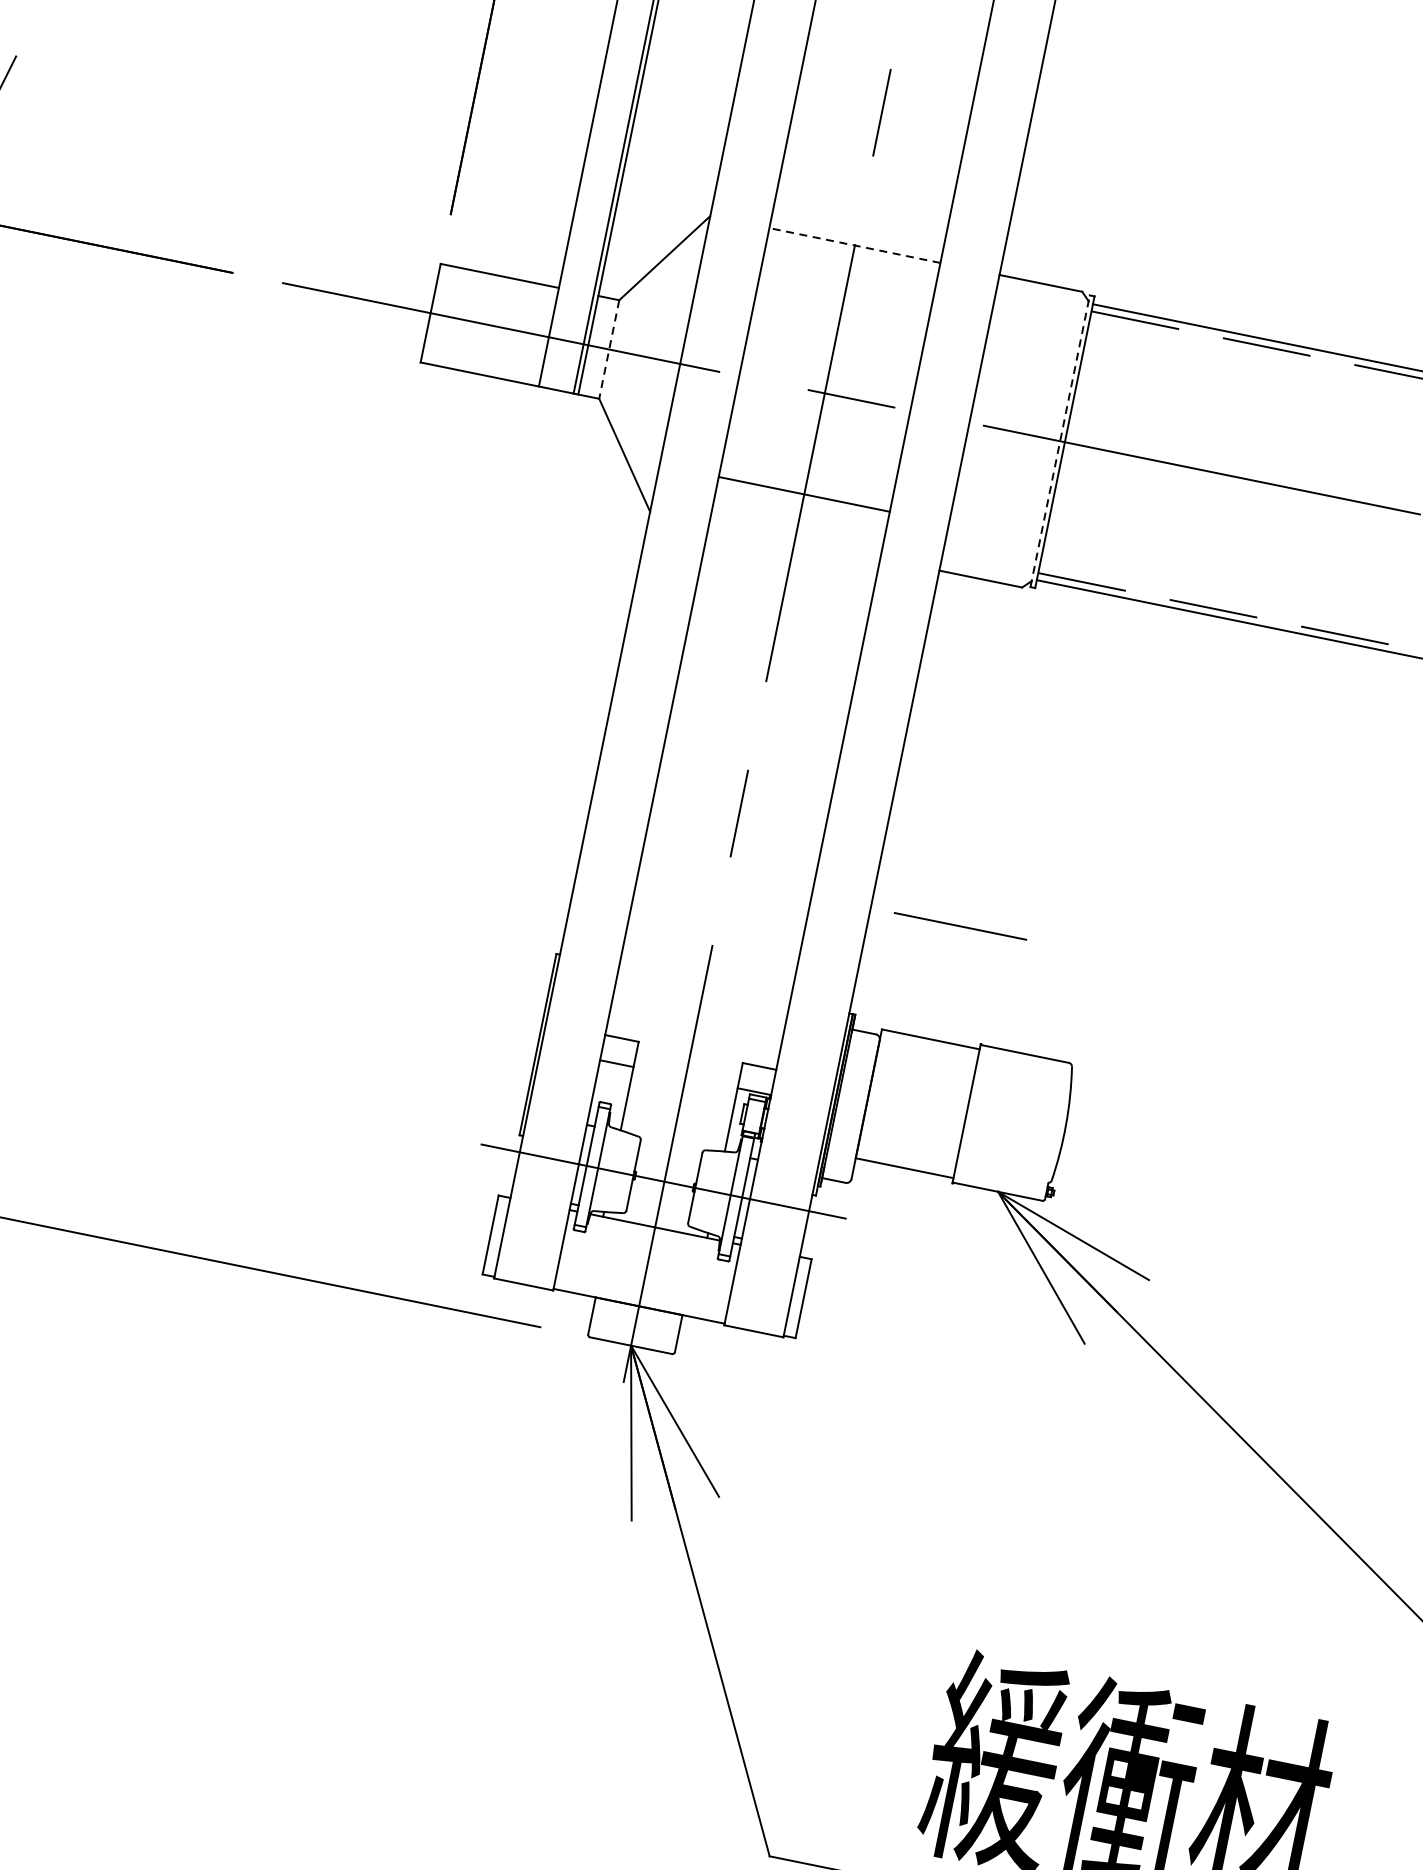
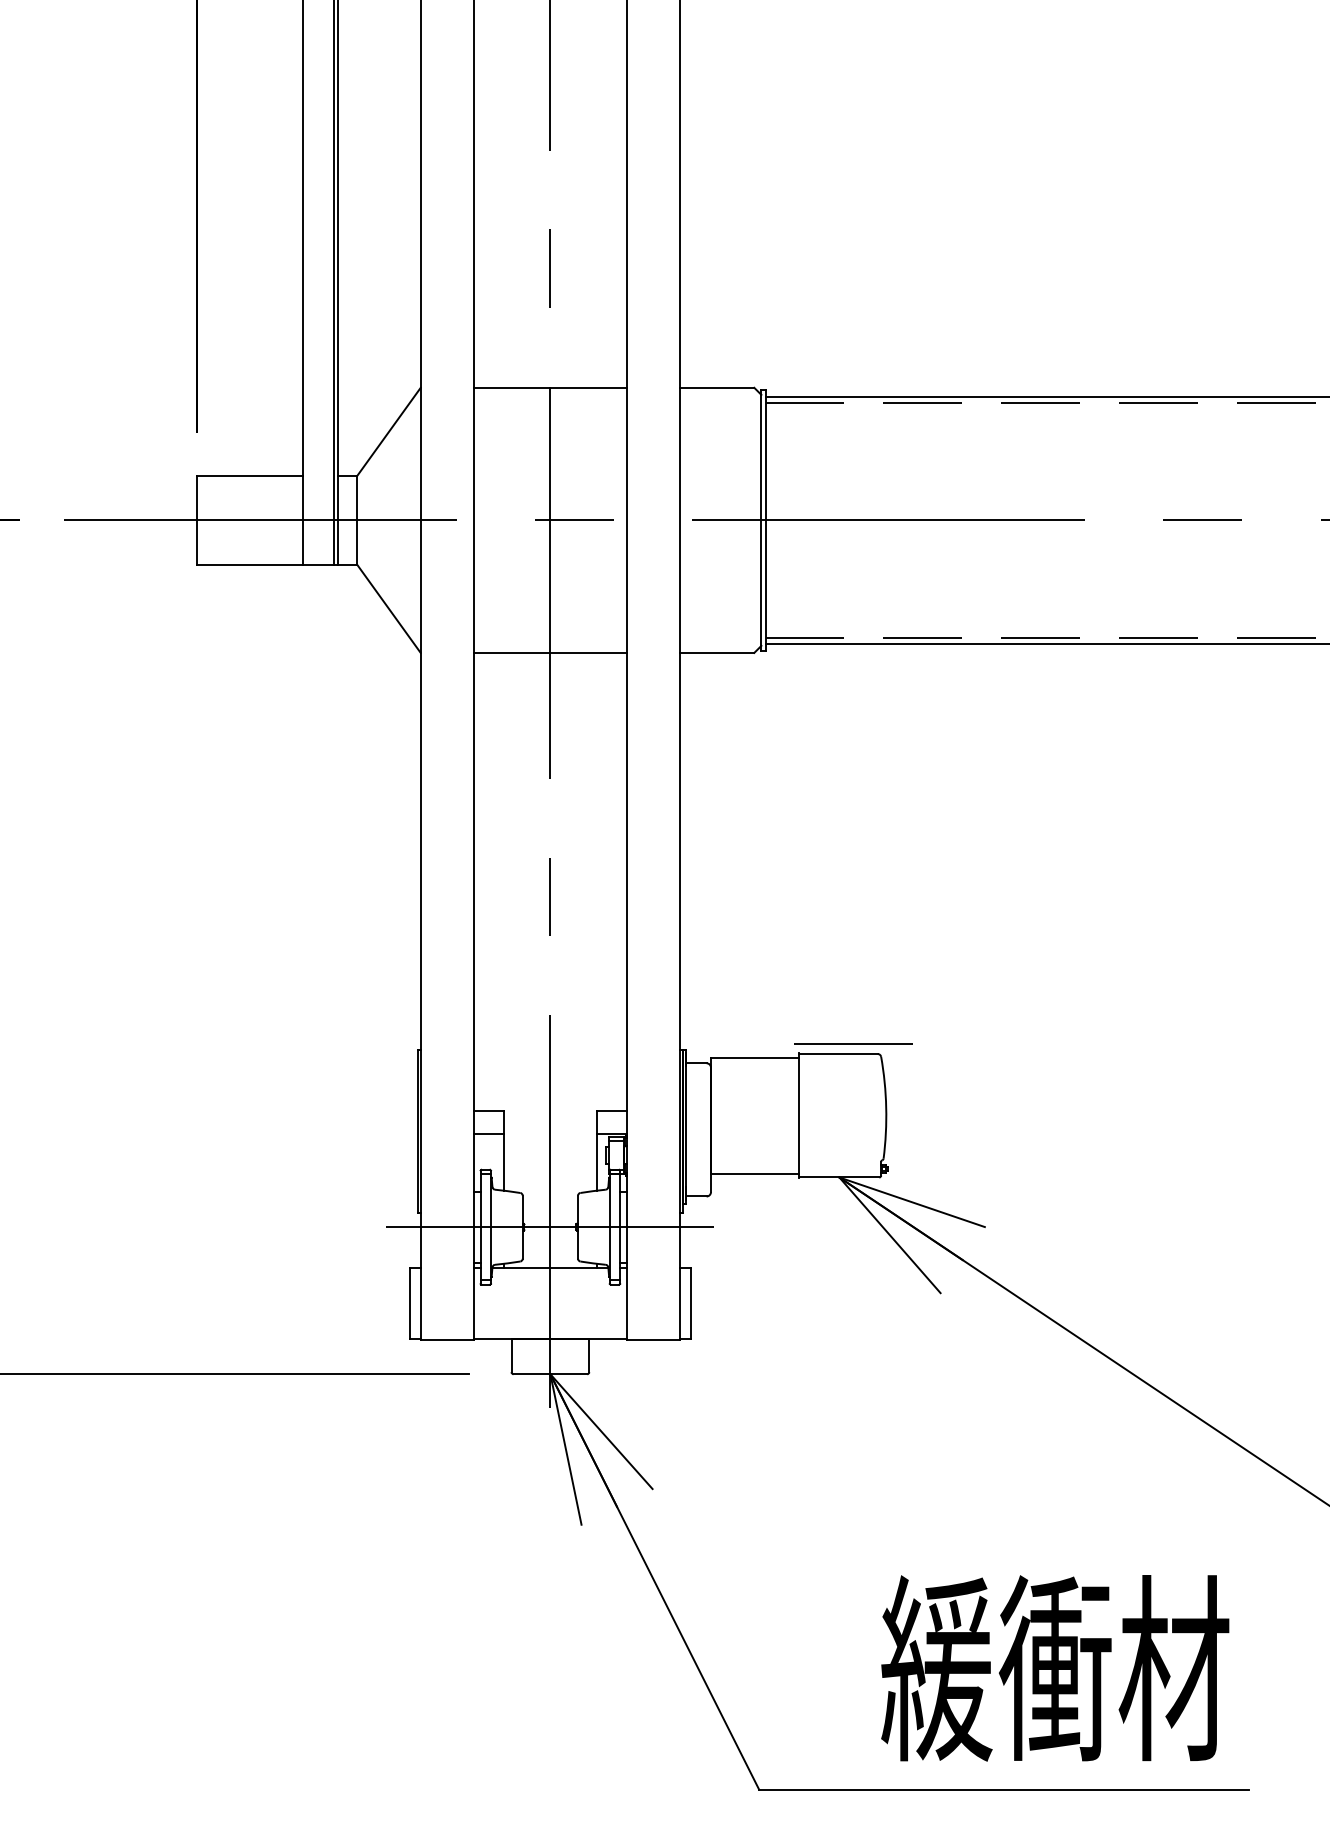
line: (855, 245) -> (550, 387), dashed -> solid
line: (609, 349) -> (357, 520), dashed -> solid
line: (1060, 441) -> (761, 520), dashed -> solid
line: (804, 493) -> (550, 652), moved
line: (960, 926) -> (853, 1043), moved

